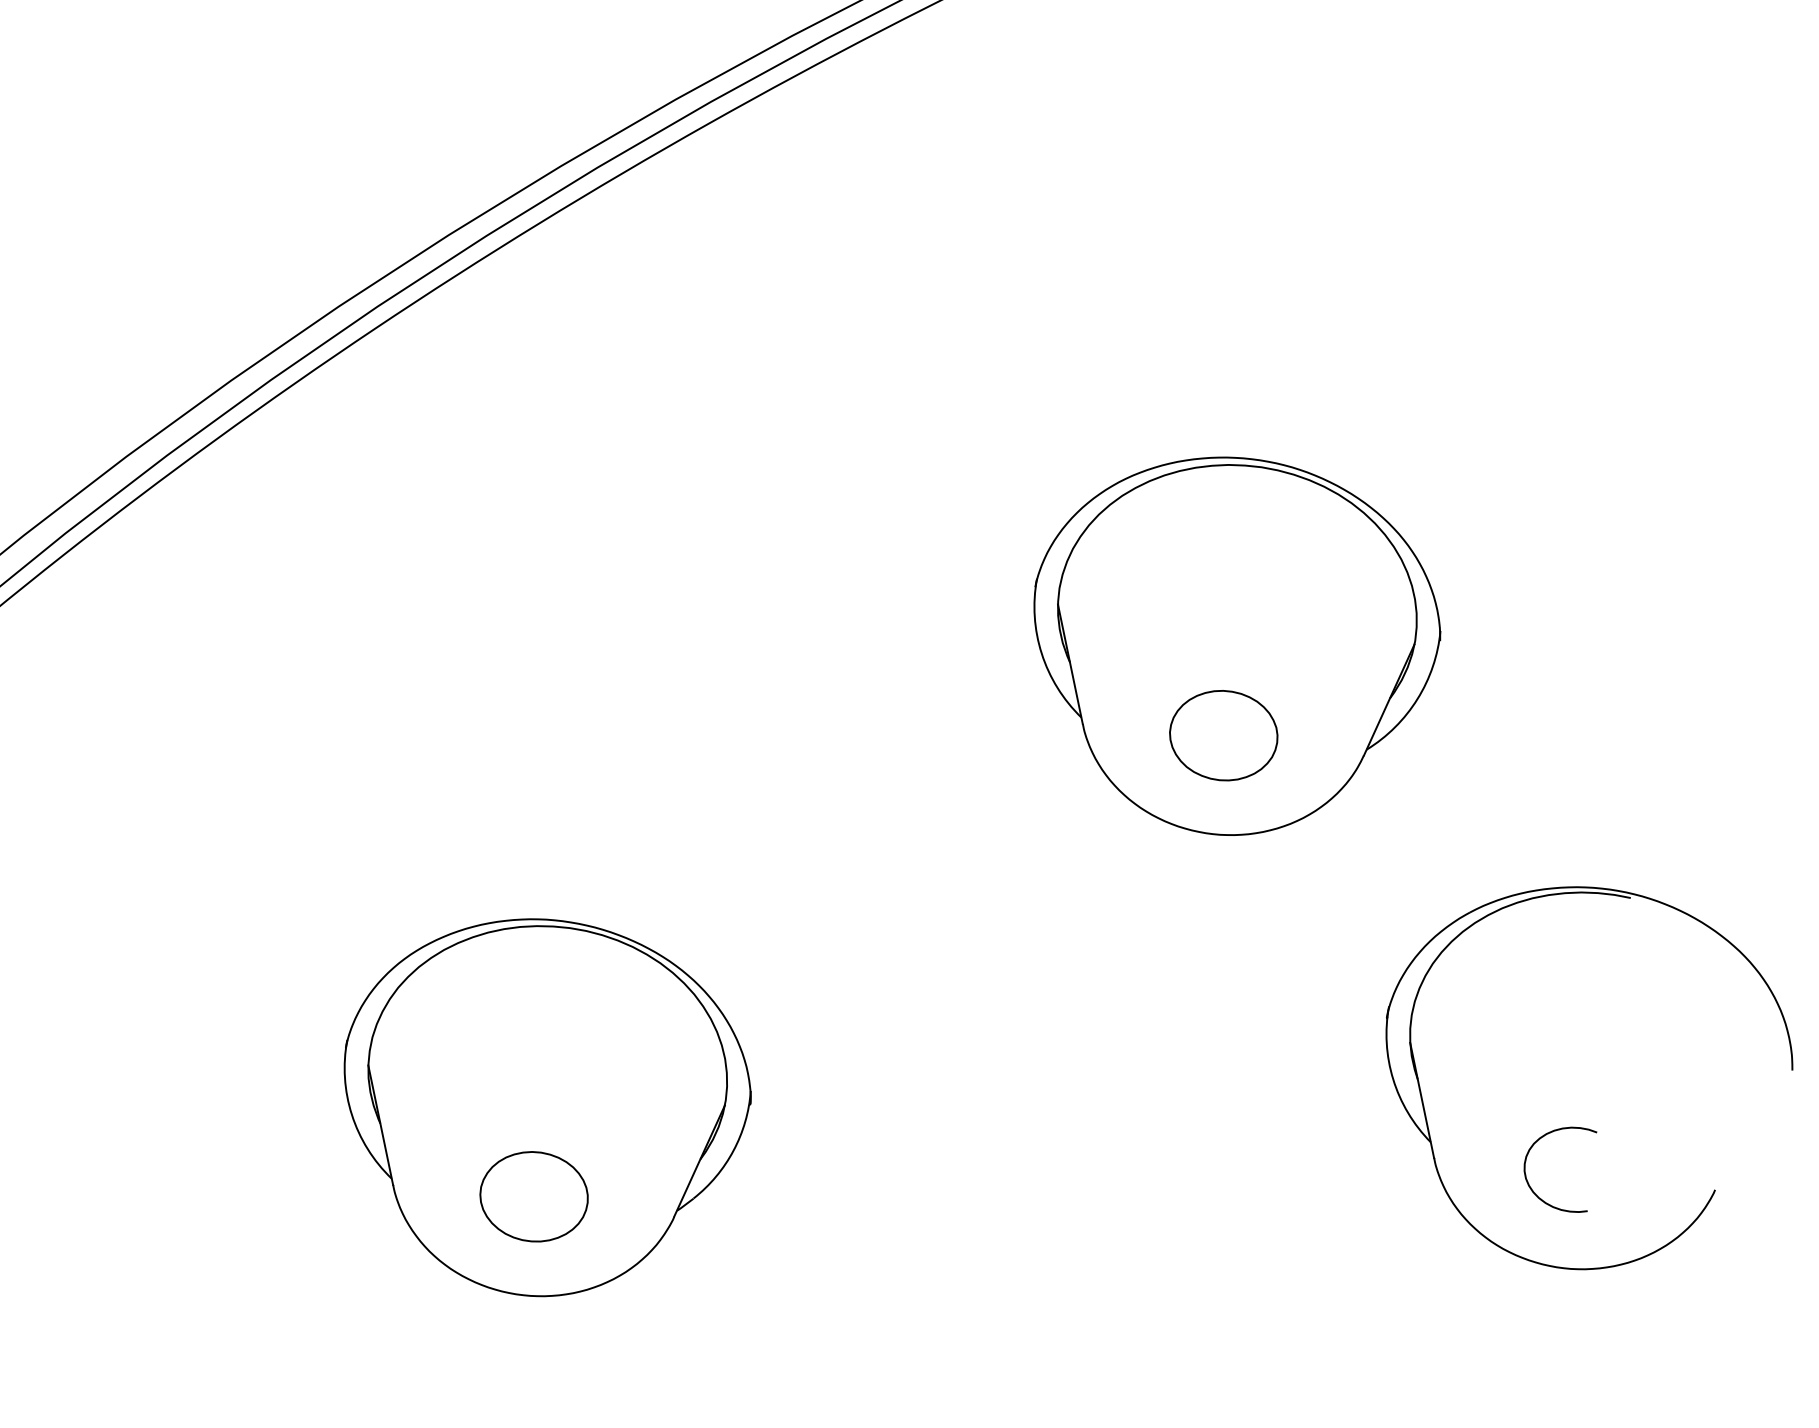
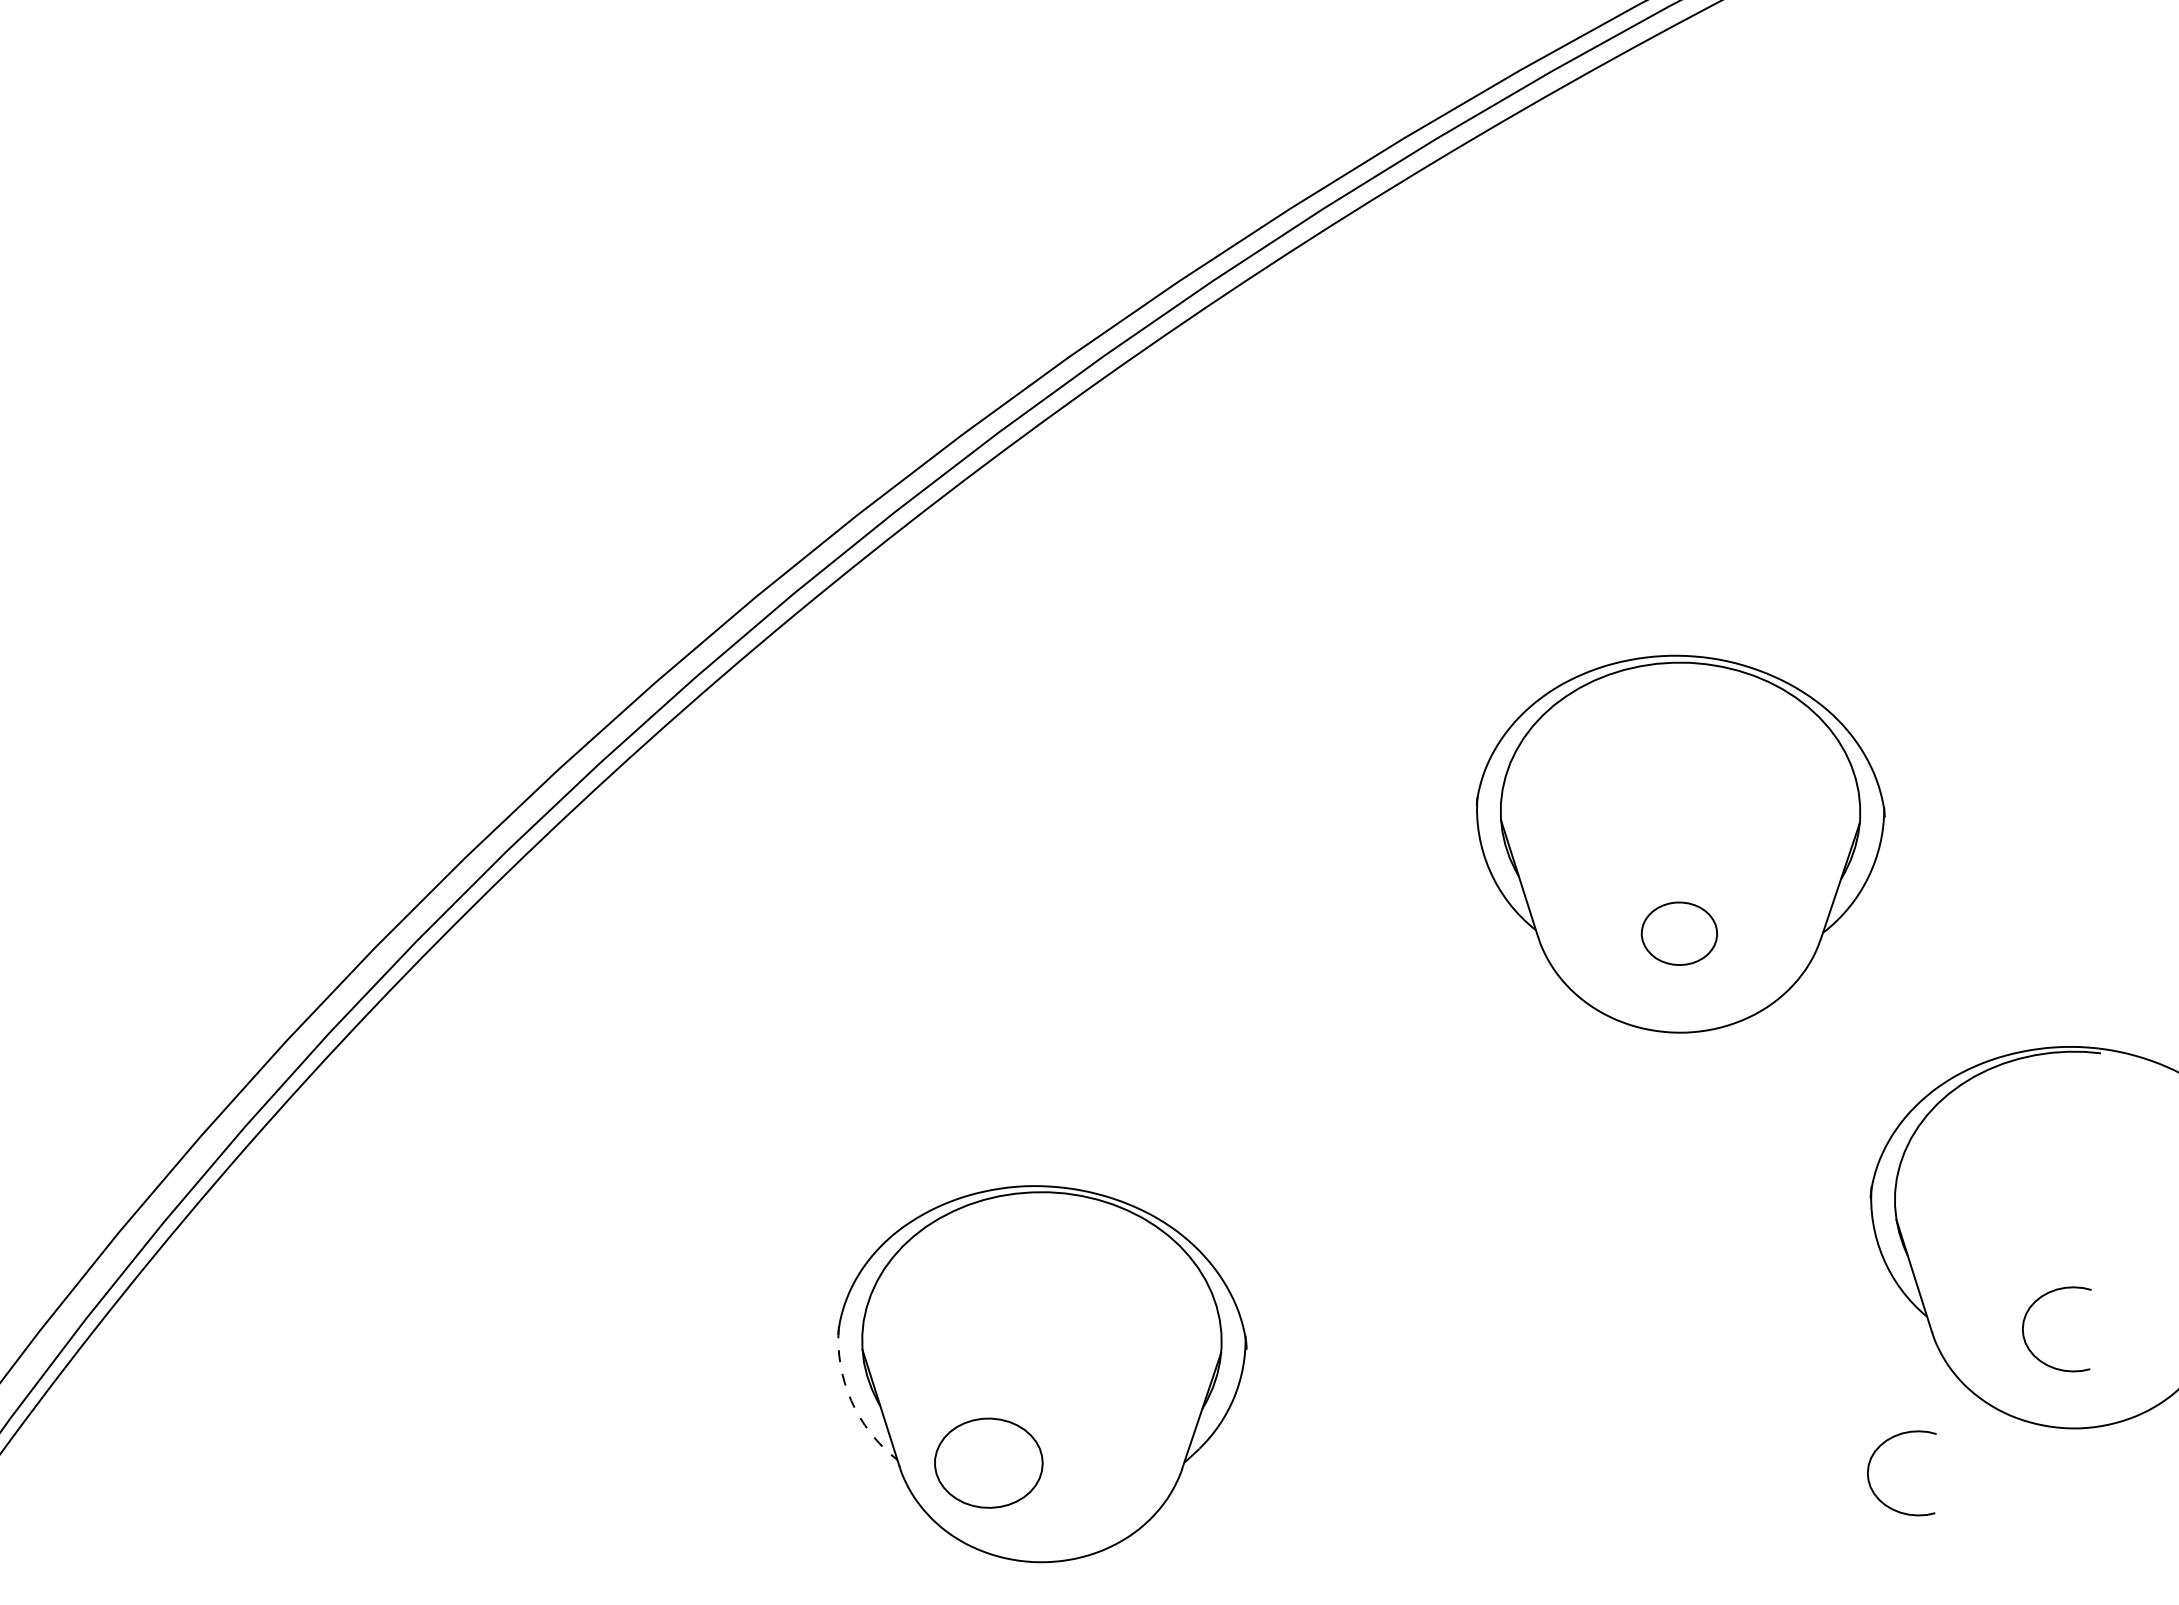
part: (1223, 735) -> (1679, 933), size x0.7
arc: (352, 1114) -> (851, 1400), solid -> dashed
part: (533, 1196) -> (988, 1462), moved
curve: (1357, 1288) -> (1869, 1469), added

